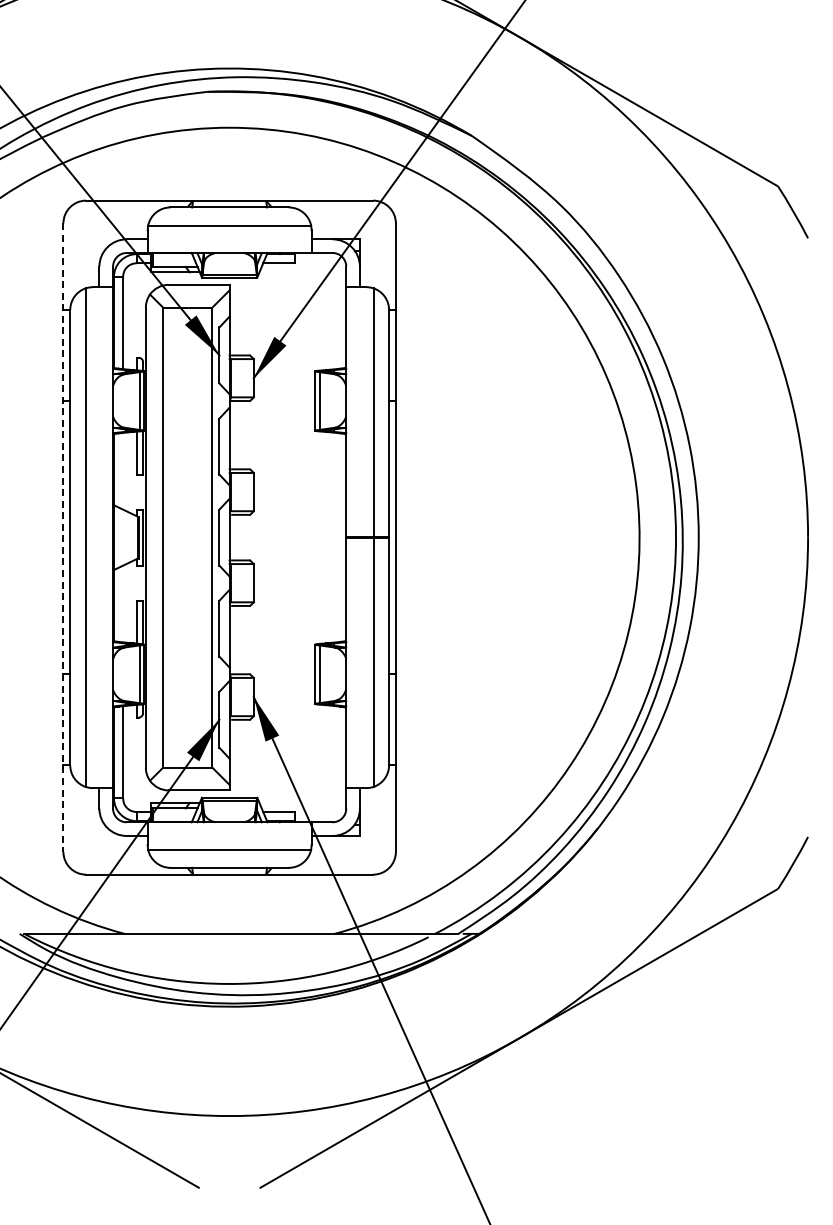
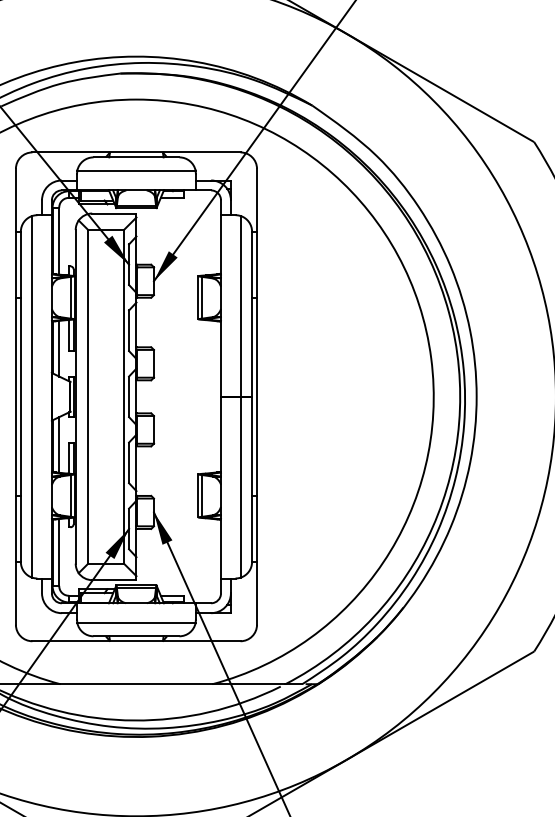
line: (123, 470) -> (59, 348), added
line: (63, 538) -> (15, 397), dashed -> solid
line: (123, 603) -> (59, 444), added

